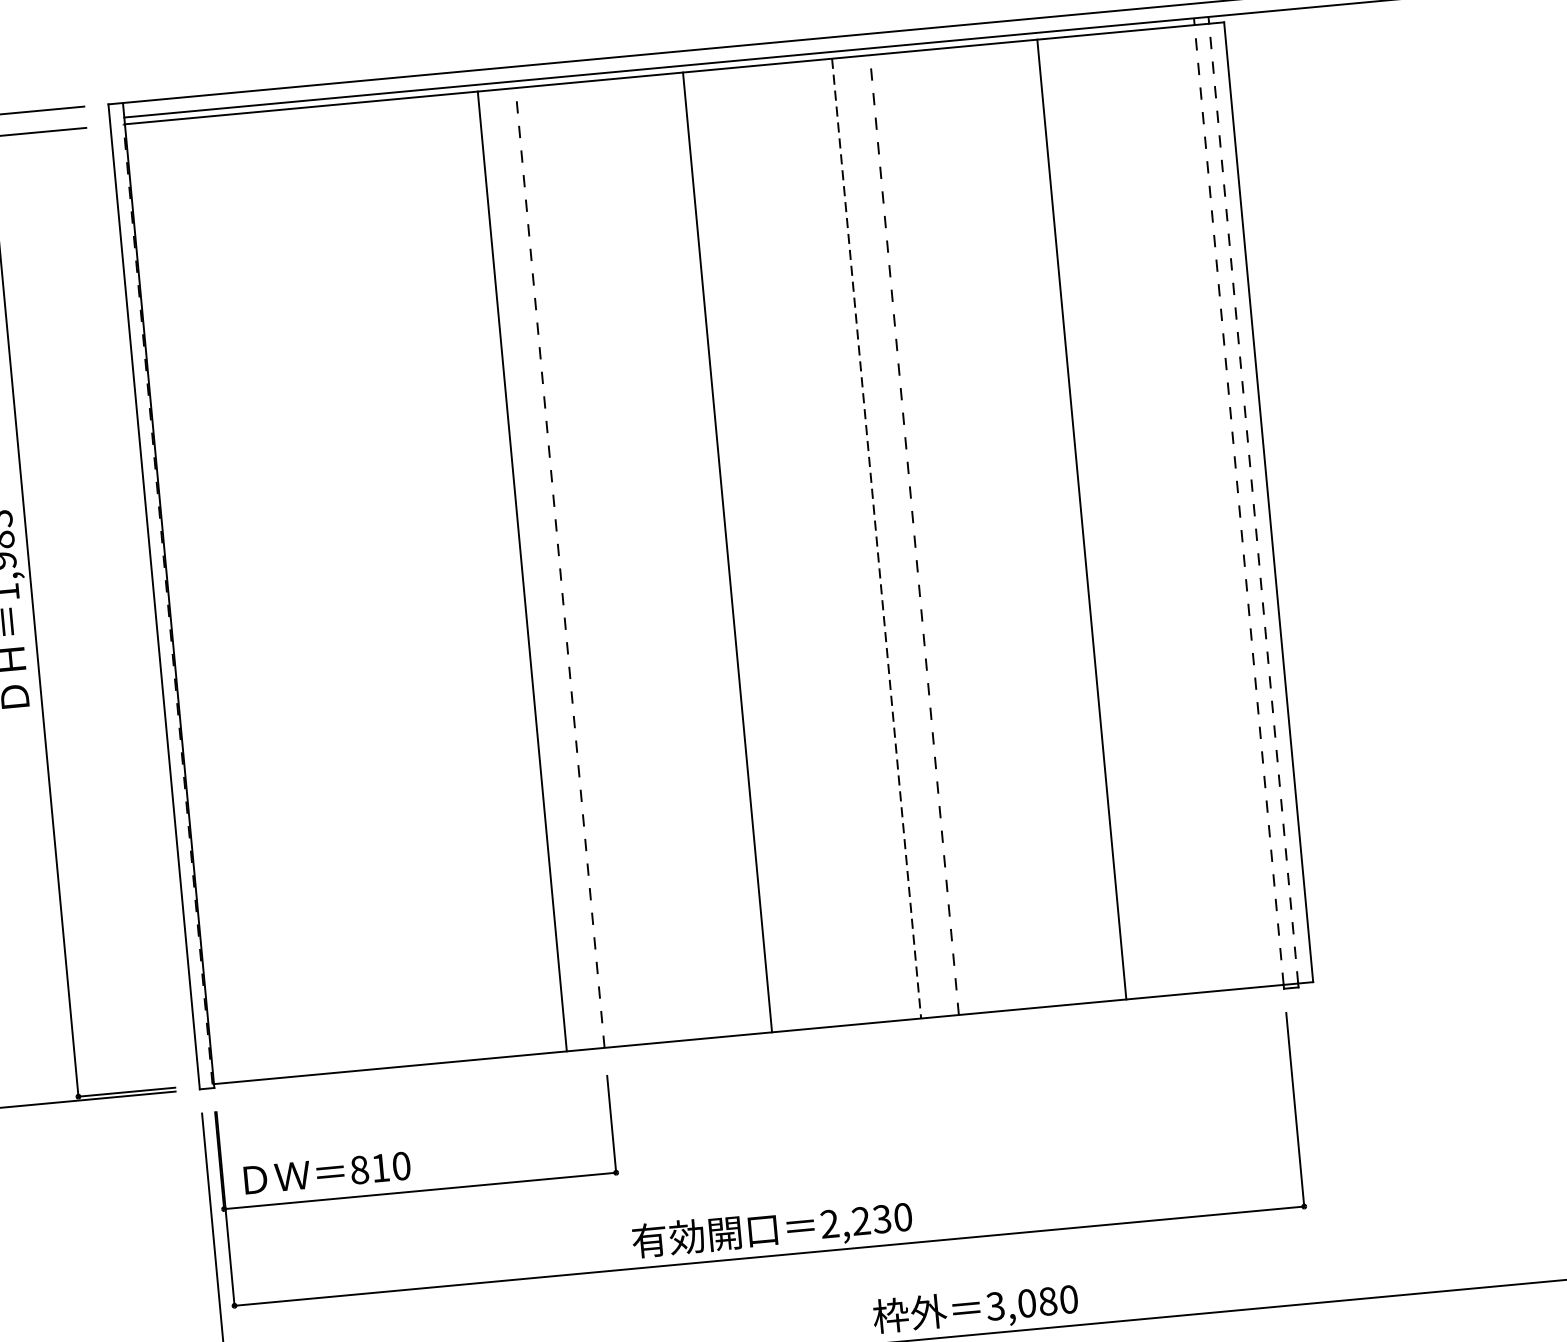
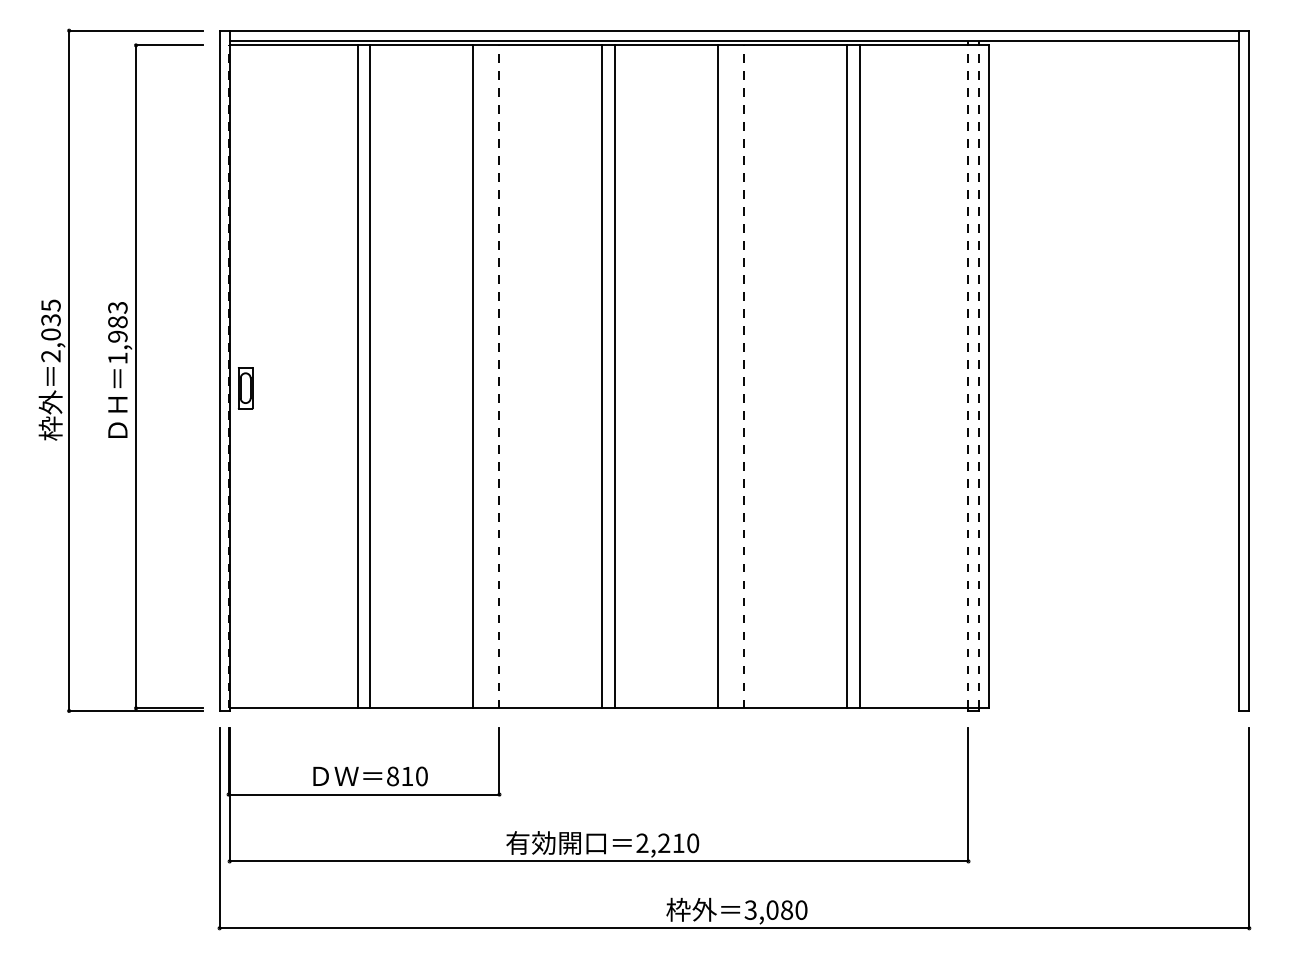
line: (1063, 520) -> (847, 376), added
line: (877, 539) -> (718, 377), dashed -> solid
line: (709, 553) -> (602, 376), added
line: (373, 584) -> (370, 376), added
line: (354, 586) -> (357, 376), added
part: (194, 618) -> (245, 388), added
text: (327, 1173) -> (370, 776), moved
text: (882, 1219) -> (678, 843), 2,230 -> 2,210

